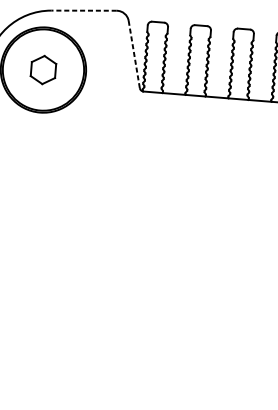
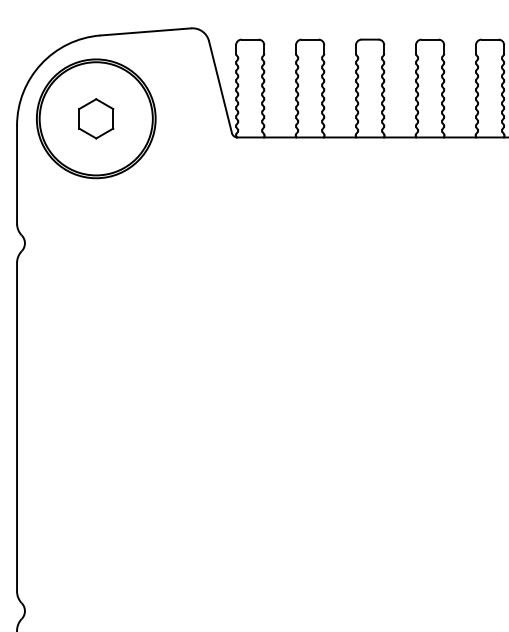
line: (83, 10) -> (145, 31), dashed -> solid
line: (134, 54) -> (220, 86), dashed -> solid

